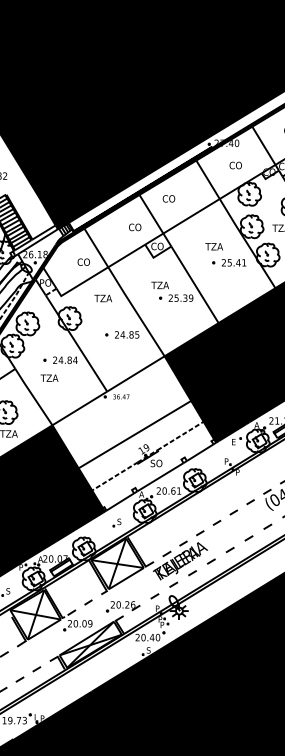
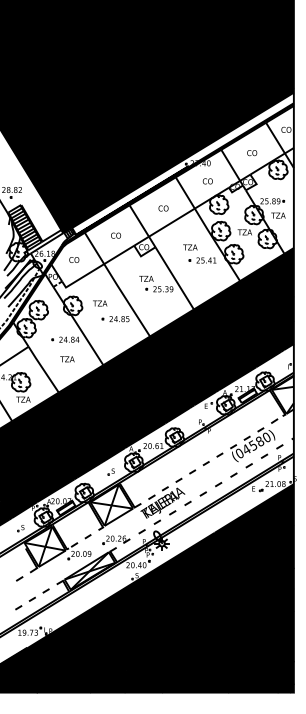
text: (168, 198) -> (163, 208), moved
text: (134, 227) -> (115, 235), moved
text: (84, 261) -> (74, 259), moved
text: (103, 298) -> (100, 303), moved
text: (49, 378) -> (67, 359), moved
fill: (133, 433) -> (124, 399), added

